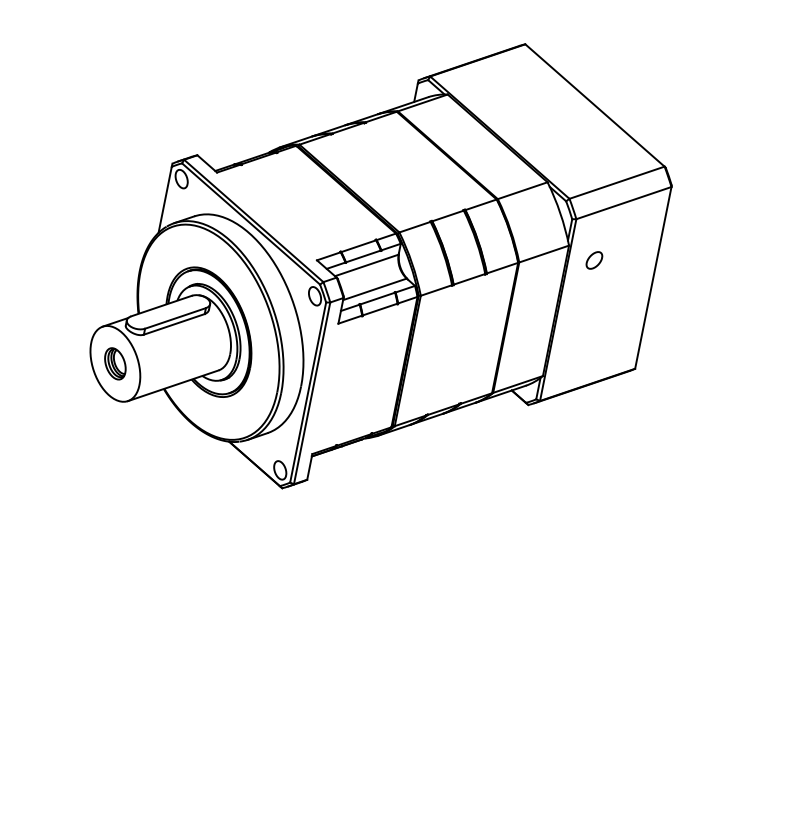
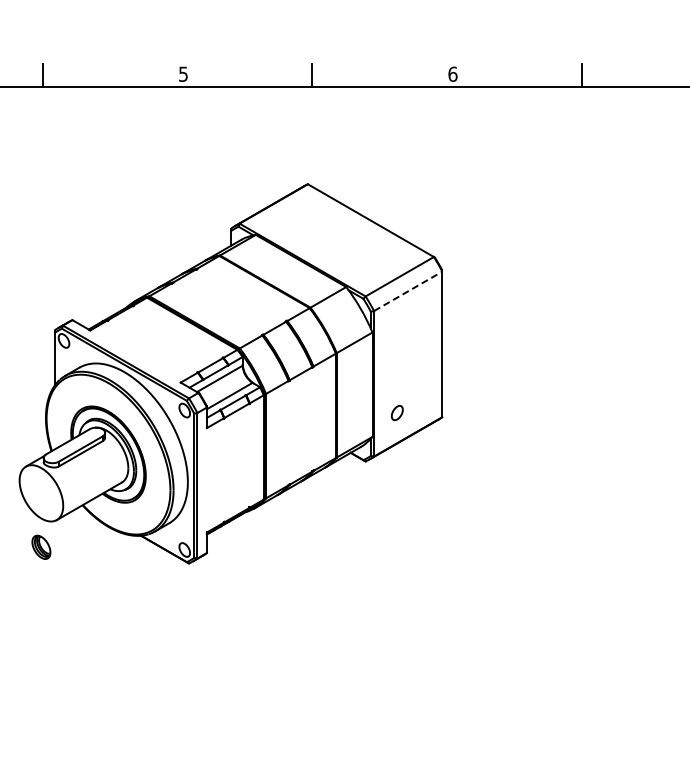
line: (624, 203) -> (408, 291), solid -> dashed
part: (593, 259) -> (396, 412), moved
part: (115, 362) -> (41, 546), moved

